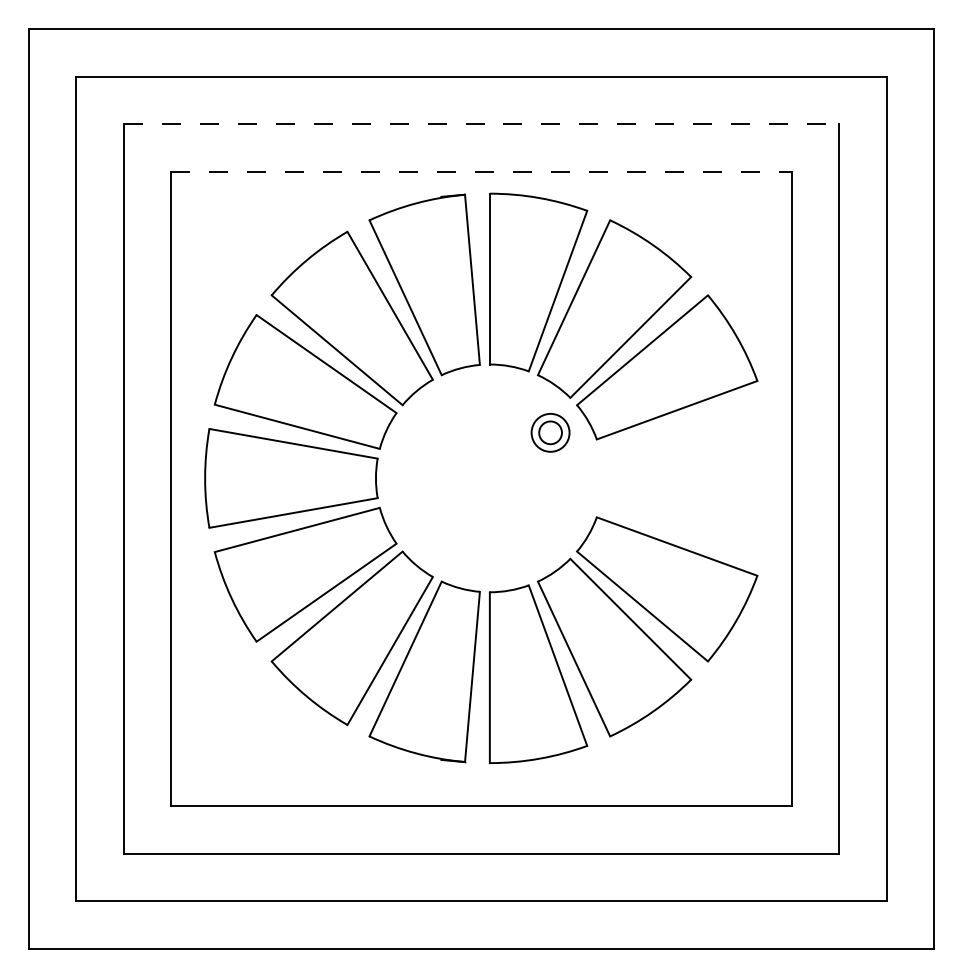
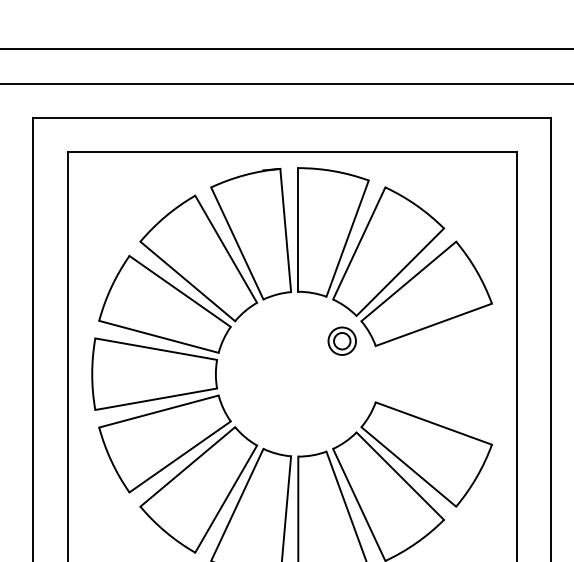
line: (481, 124) -> (292, 118), dashed -> solid
line: (481, 171) -> (292, 152), dashed -> solid

